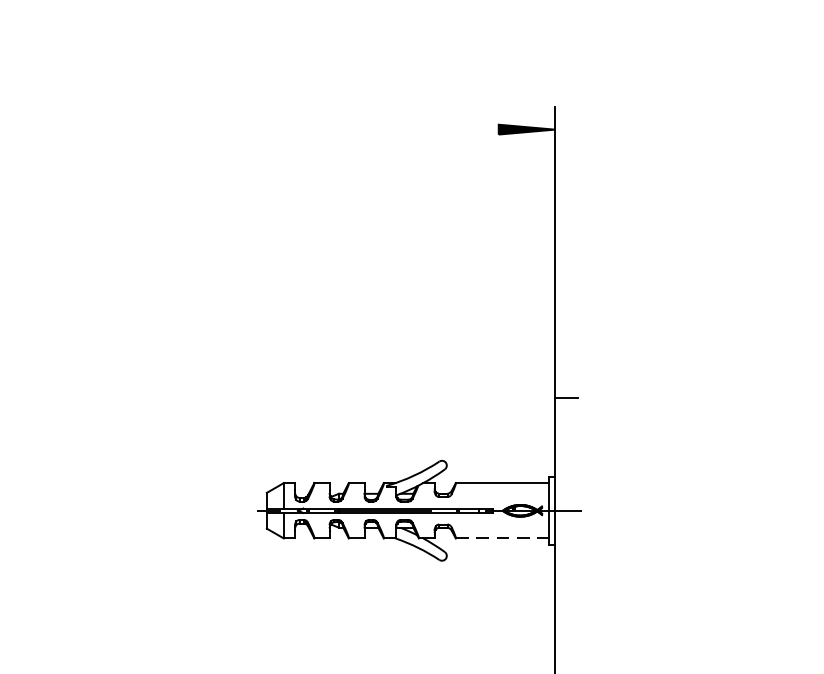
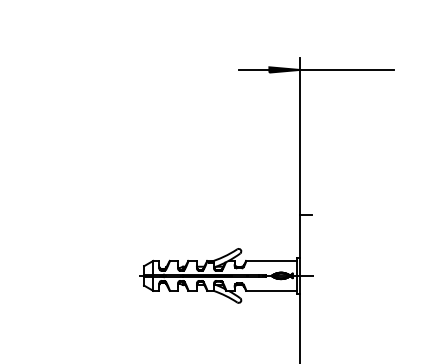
line: (469, 128) -> (253, 69), added
line: (641, 128) -> (346, 69), added
line: (502, 537) -> (271, 290), dashed -> solid

